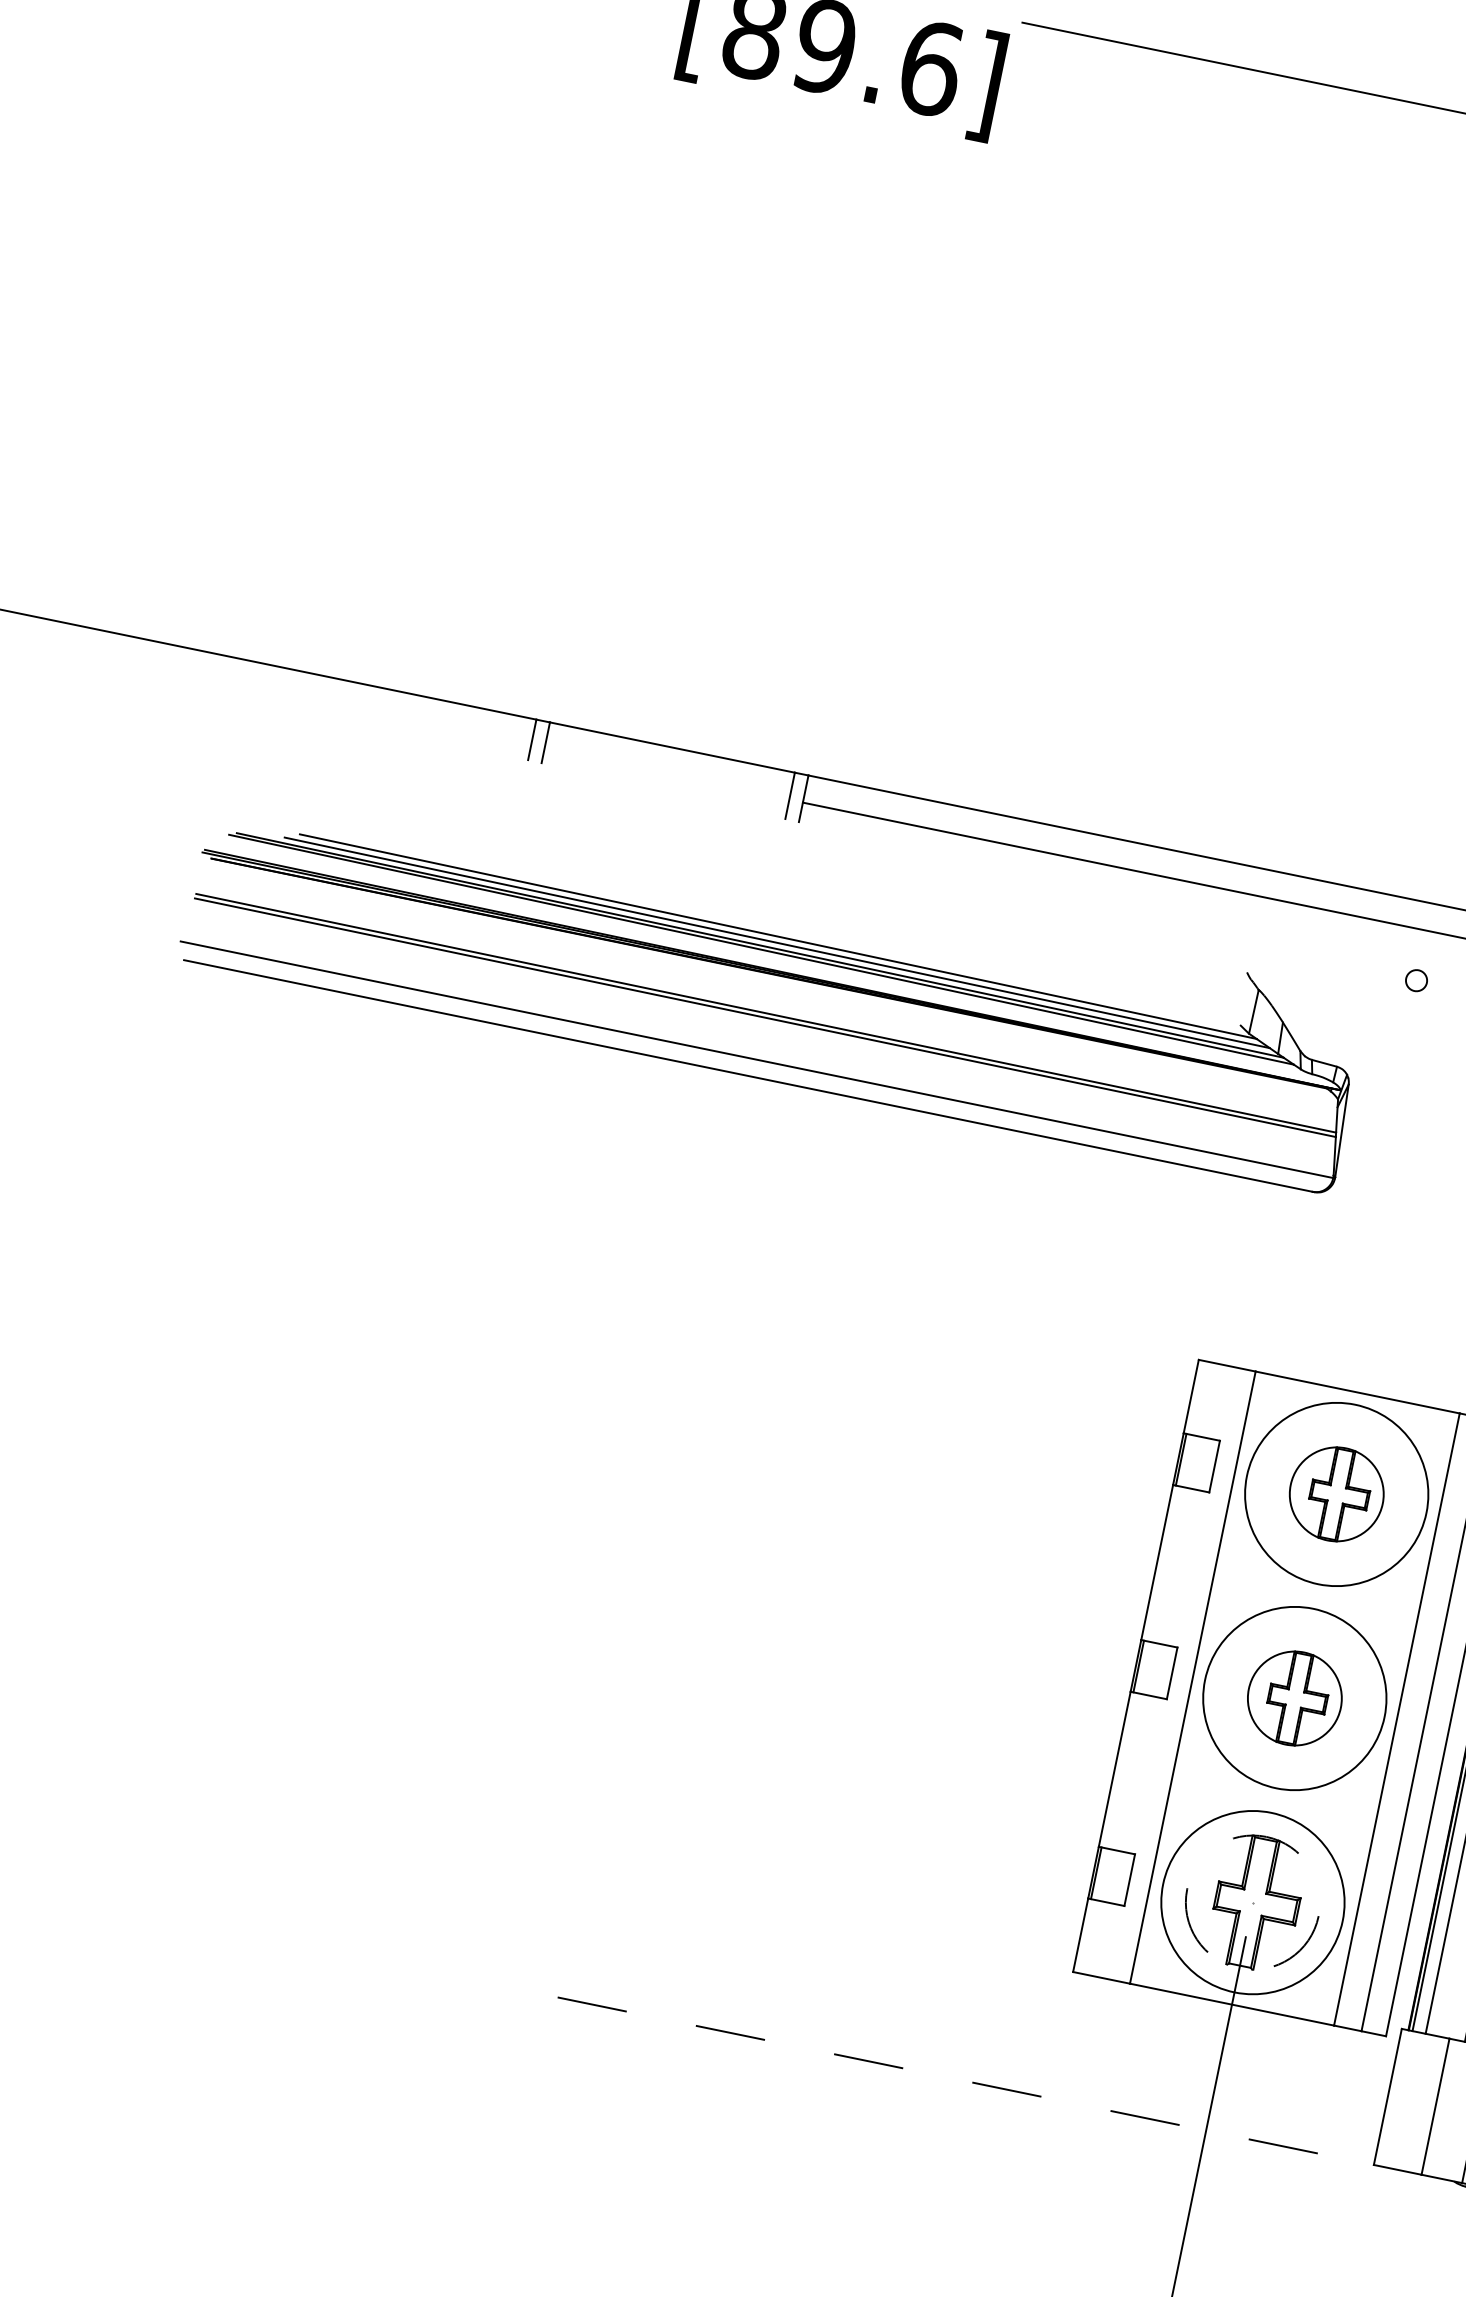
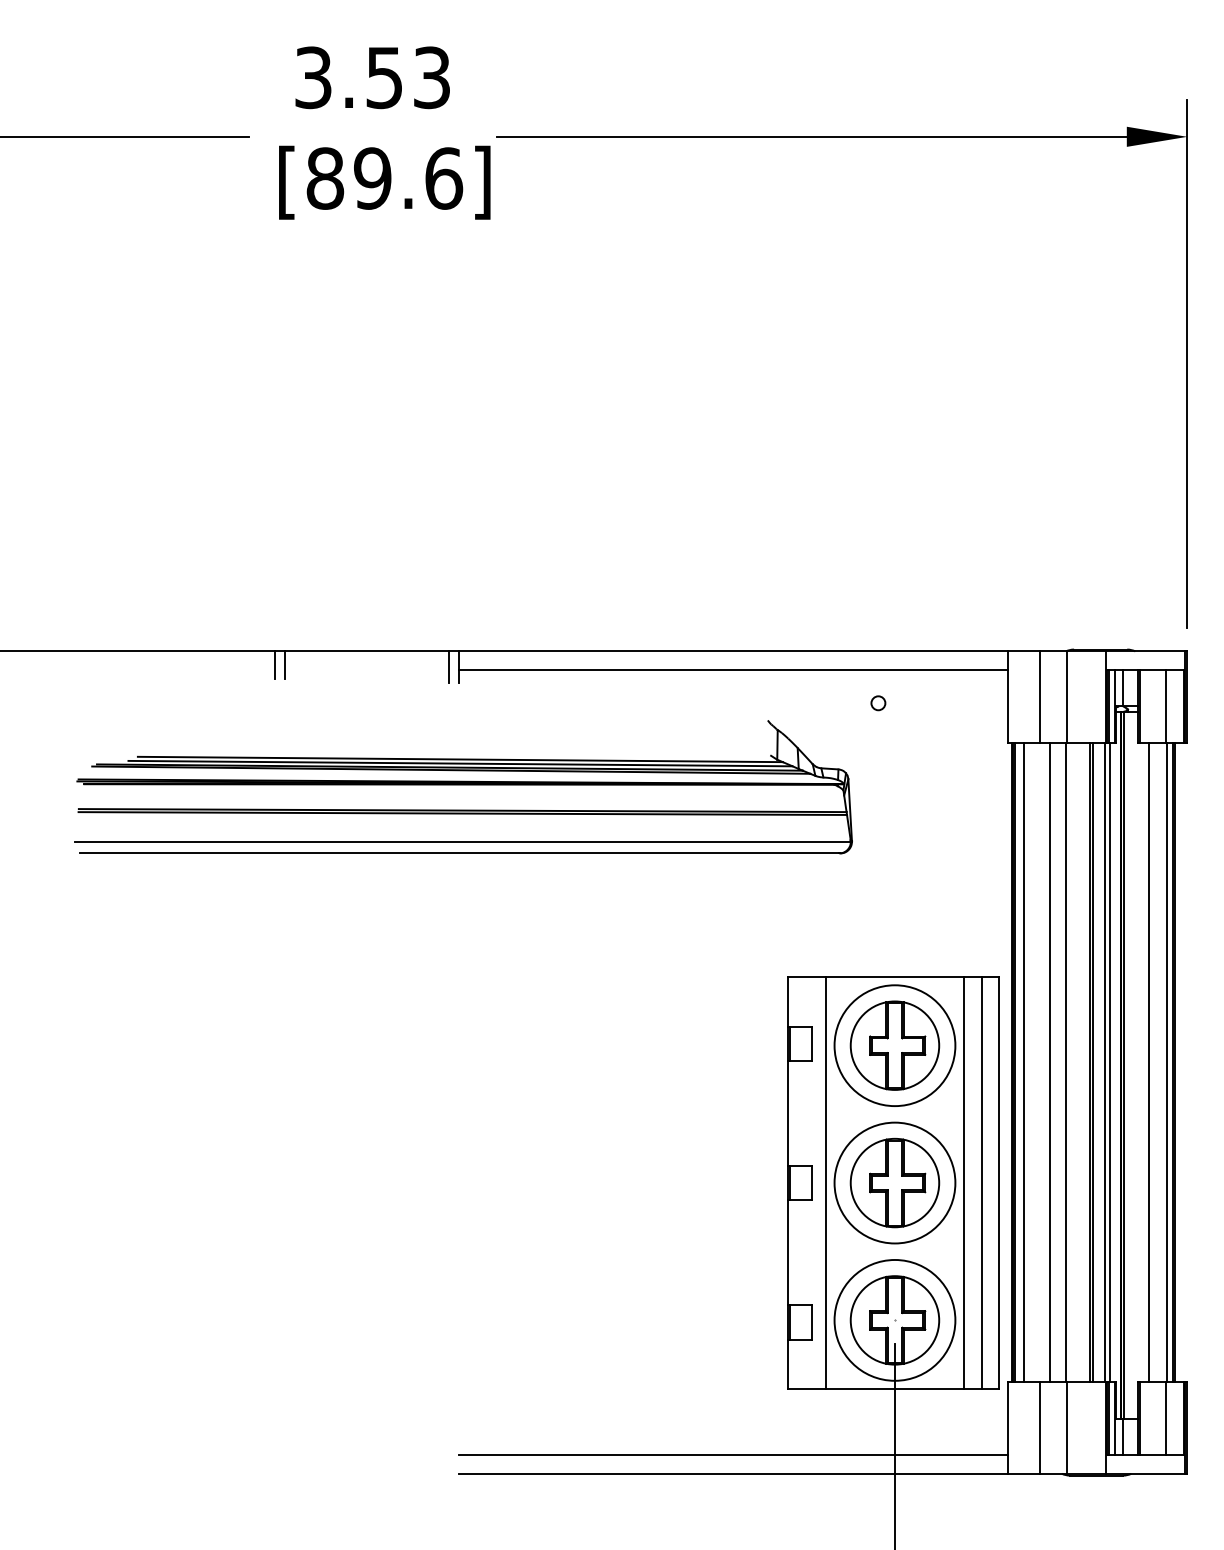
part: (1336, 1494) -> (894, 1045), size x1.43
part: (1294, 1697) -> (894, 1182), size x1.43
circle: (1252, 1902) -> (894, 1320), dashed -> solid
line: (970, 2053) -> (732, 1455), added
line: (966, 2080) -> (733, 1473), dashed -> solid

